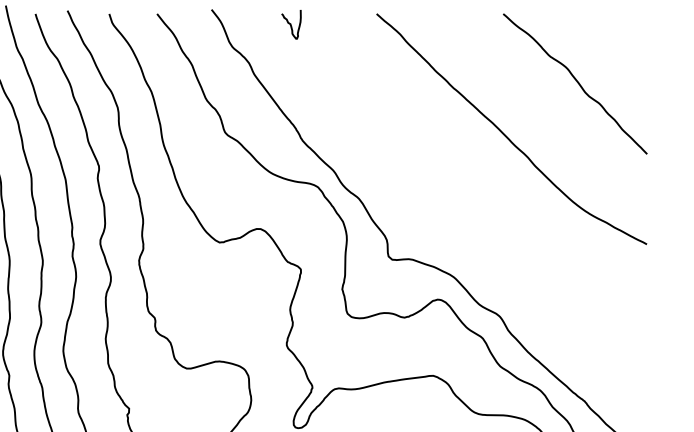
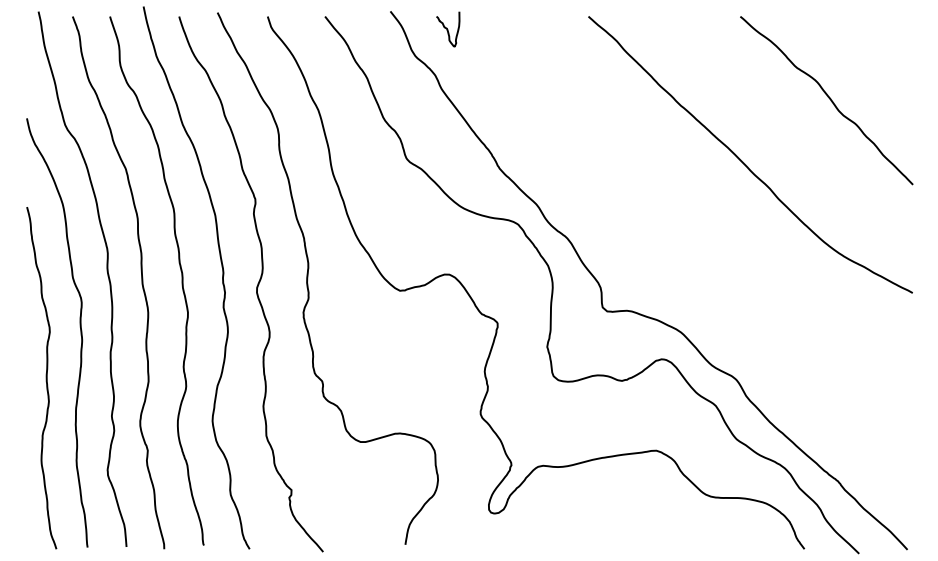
curve: (291, 24) -> (448, 29), moved

